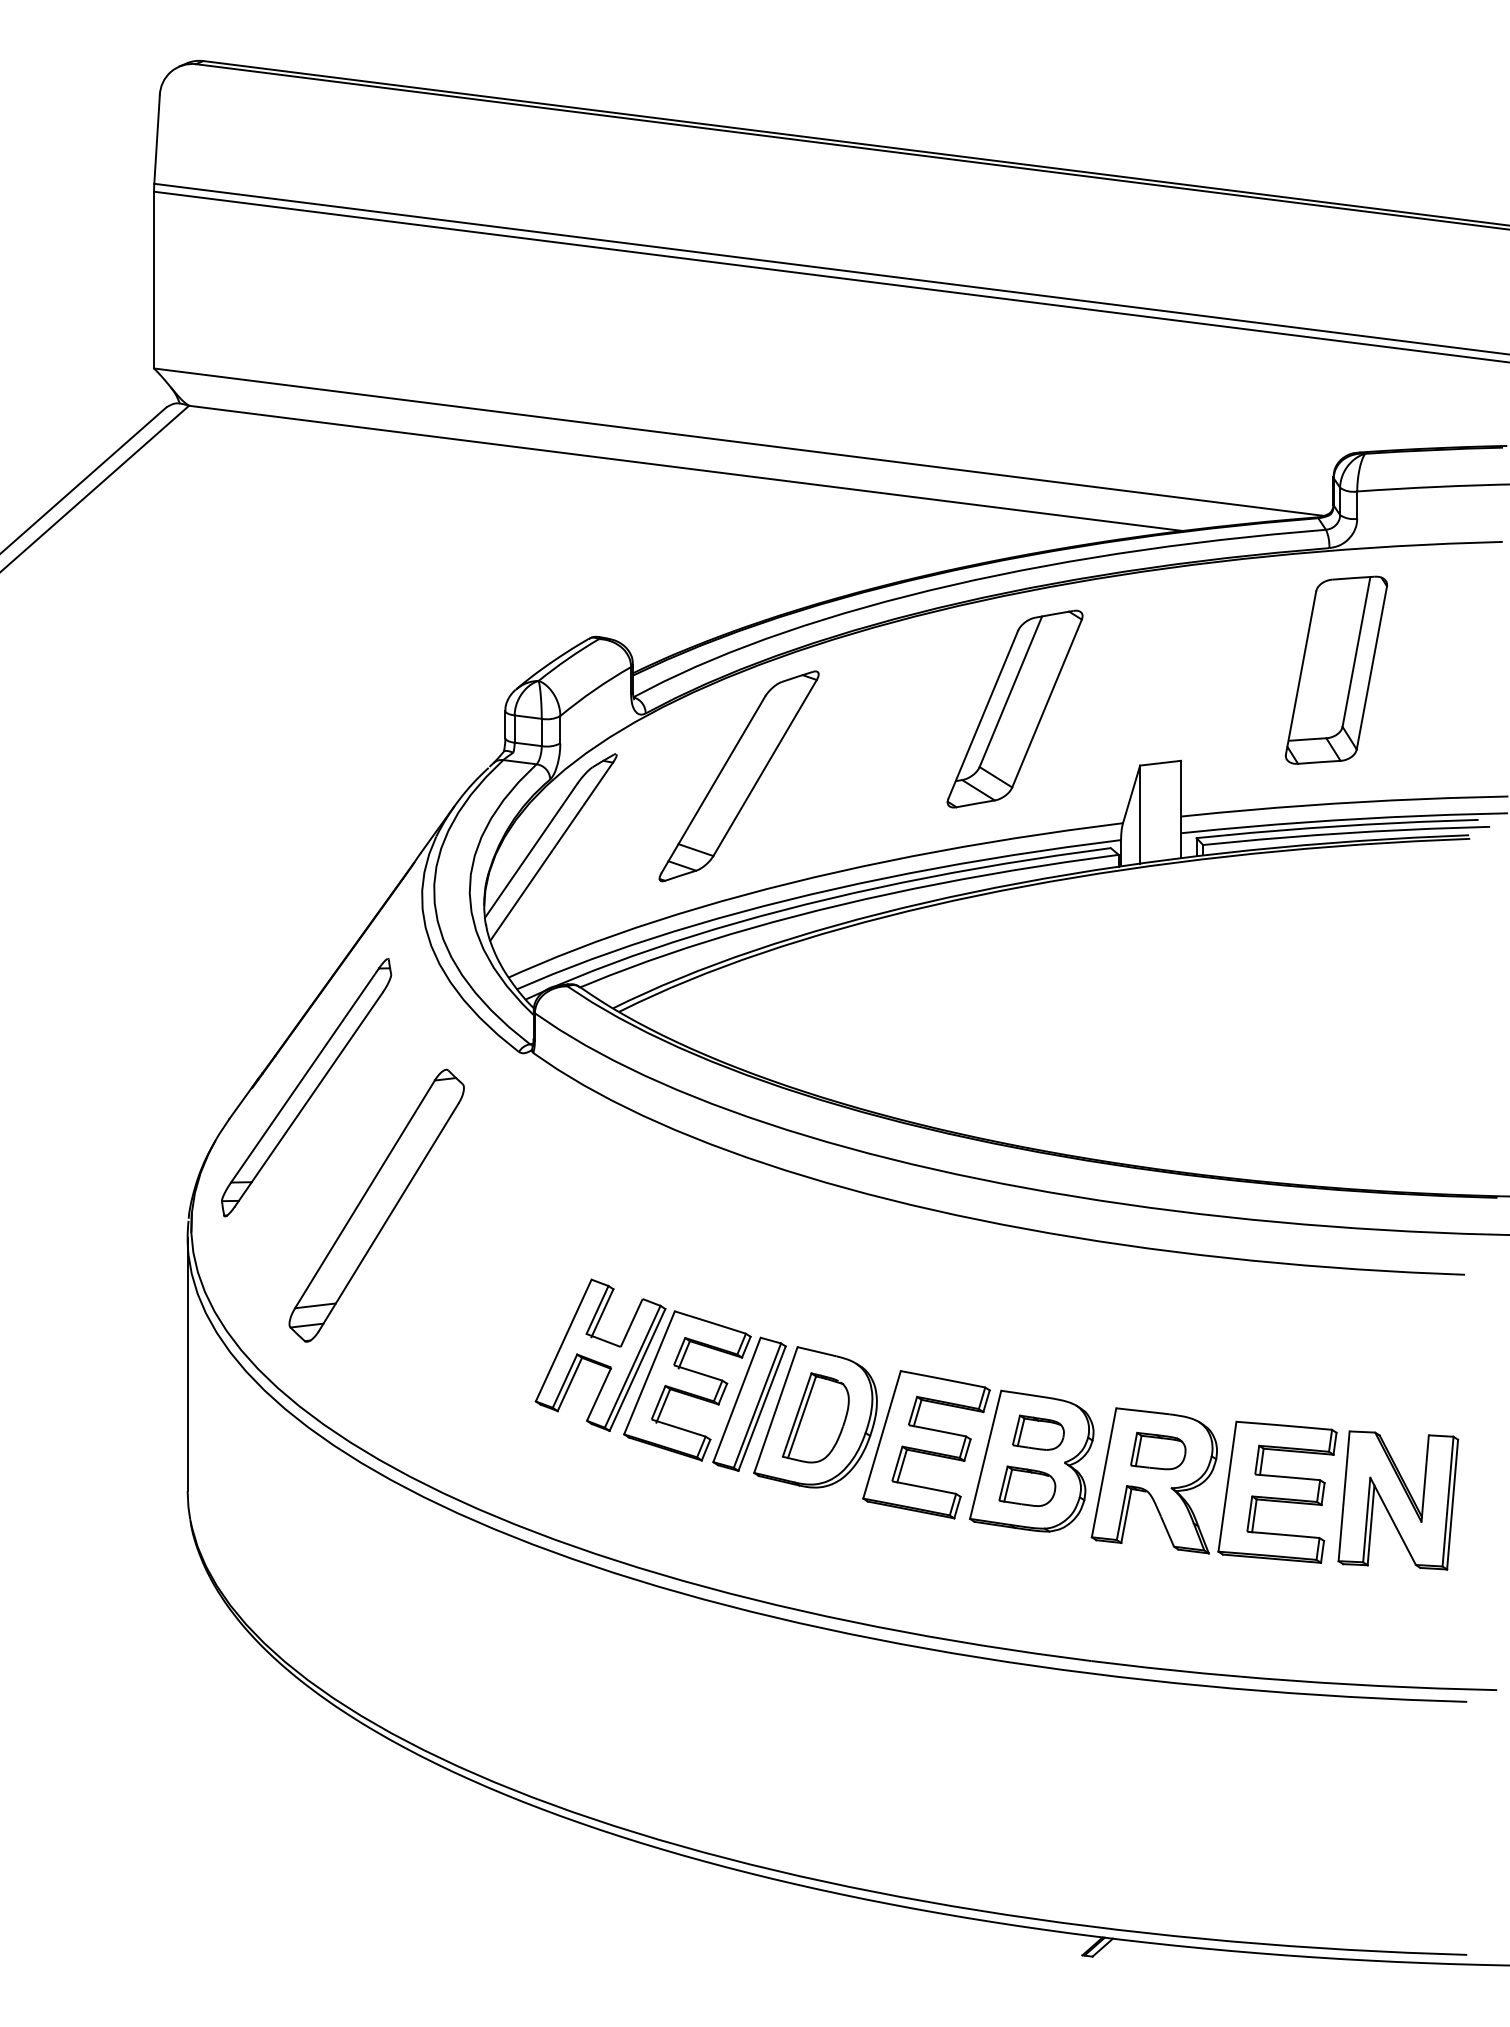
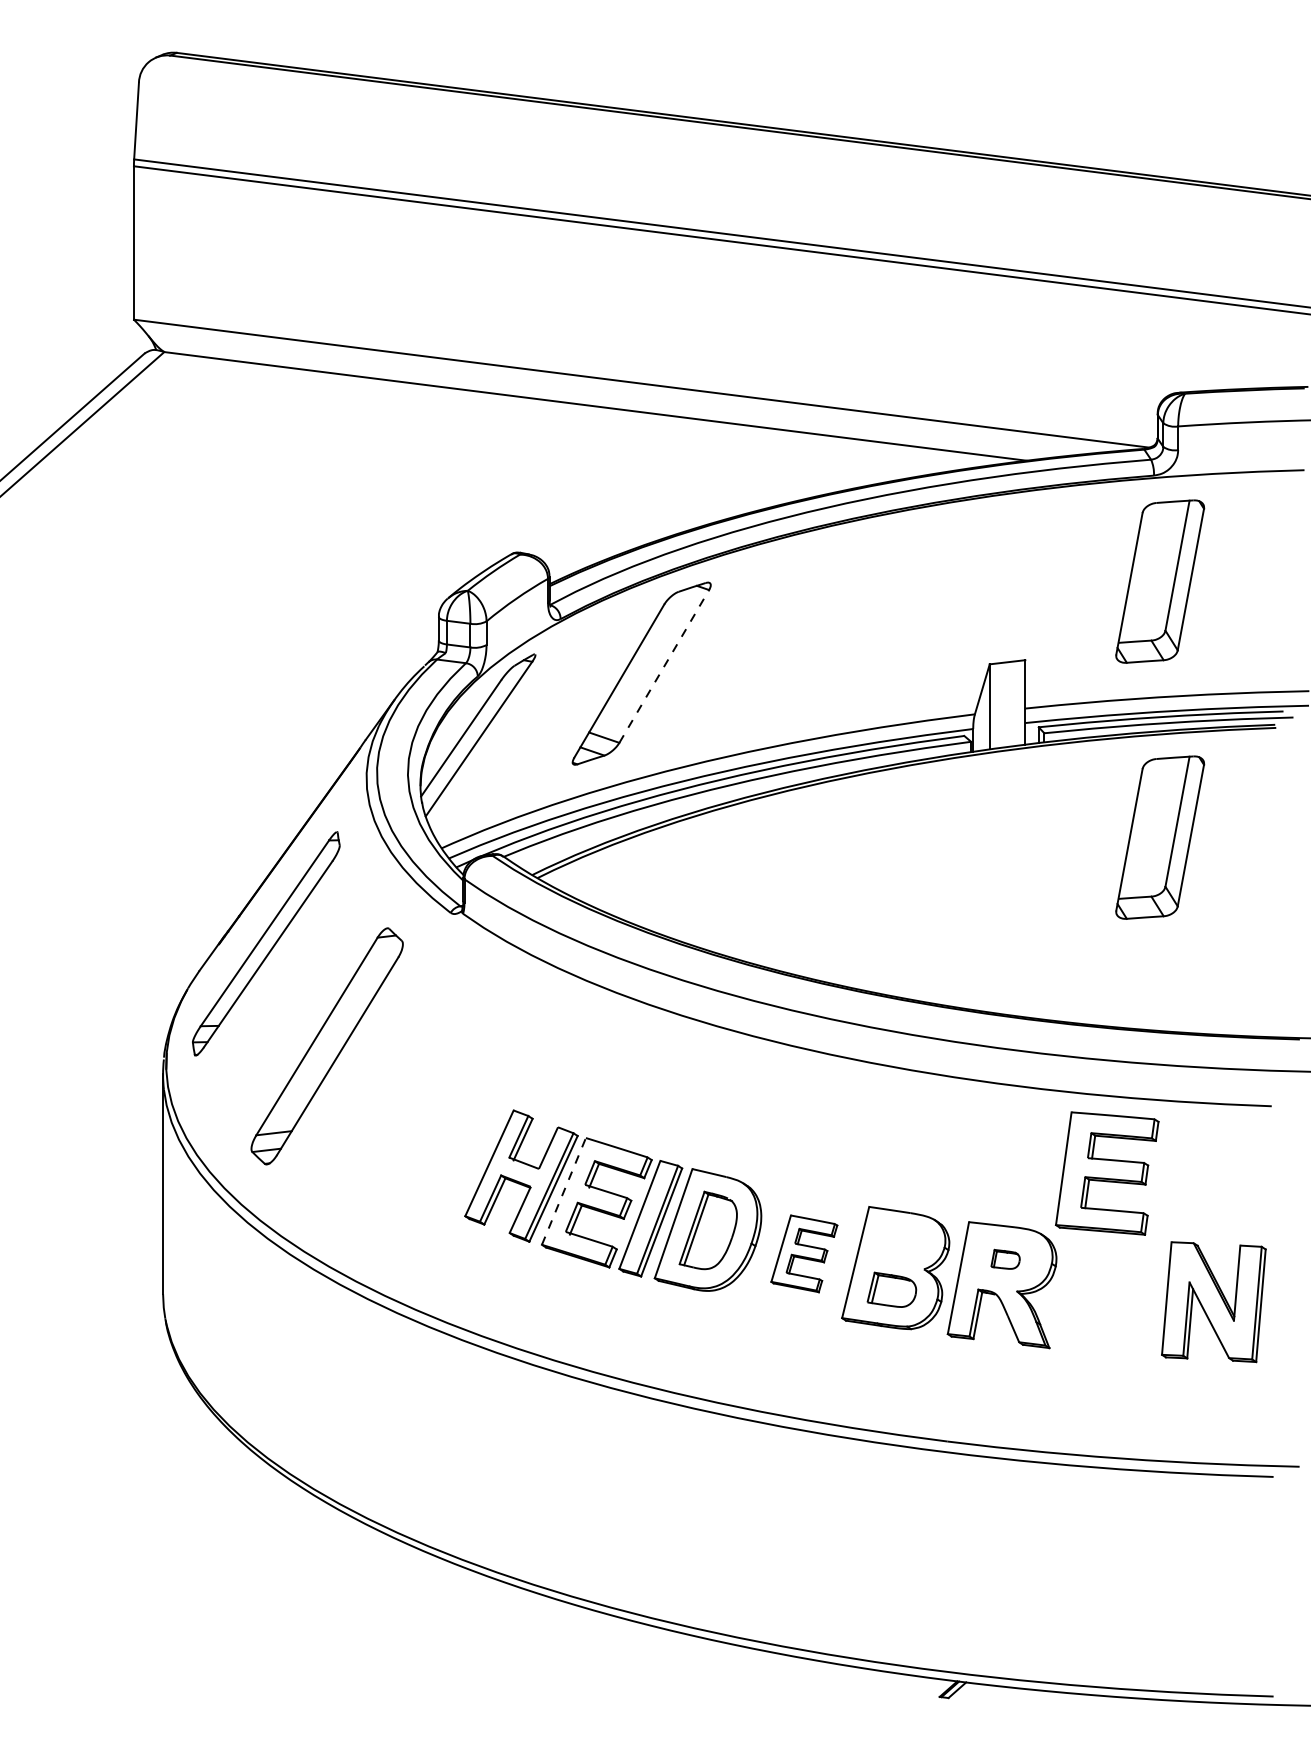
part: (1014, 708) -> (880, 614), removed
line: (765, 767) -> (664, 665), solid -> dashed
part: (1336, 964) -> (1160, 836), added
line: (649, 1372) -> (563, 1191), solid -> dashed
part: (1038, 1432) -> (901, 1243), removed
part: (926, 1444) -> (804, 1253), size x0.6
part: (1158, 1451) -> (1005, 1259), size x0.6
part: (1277, 1491) -> (1107, 1172), moved

